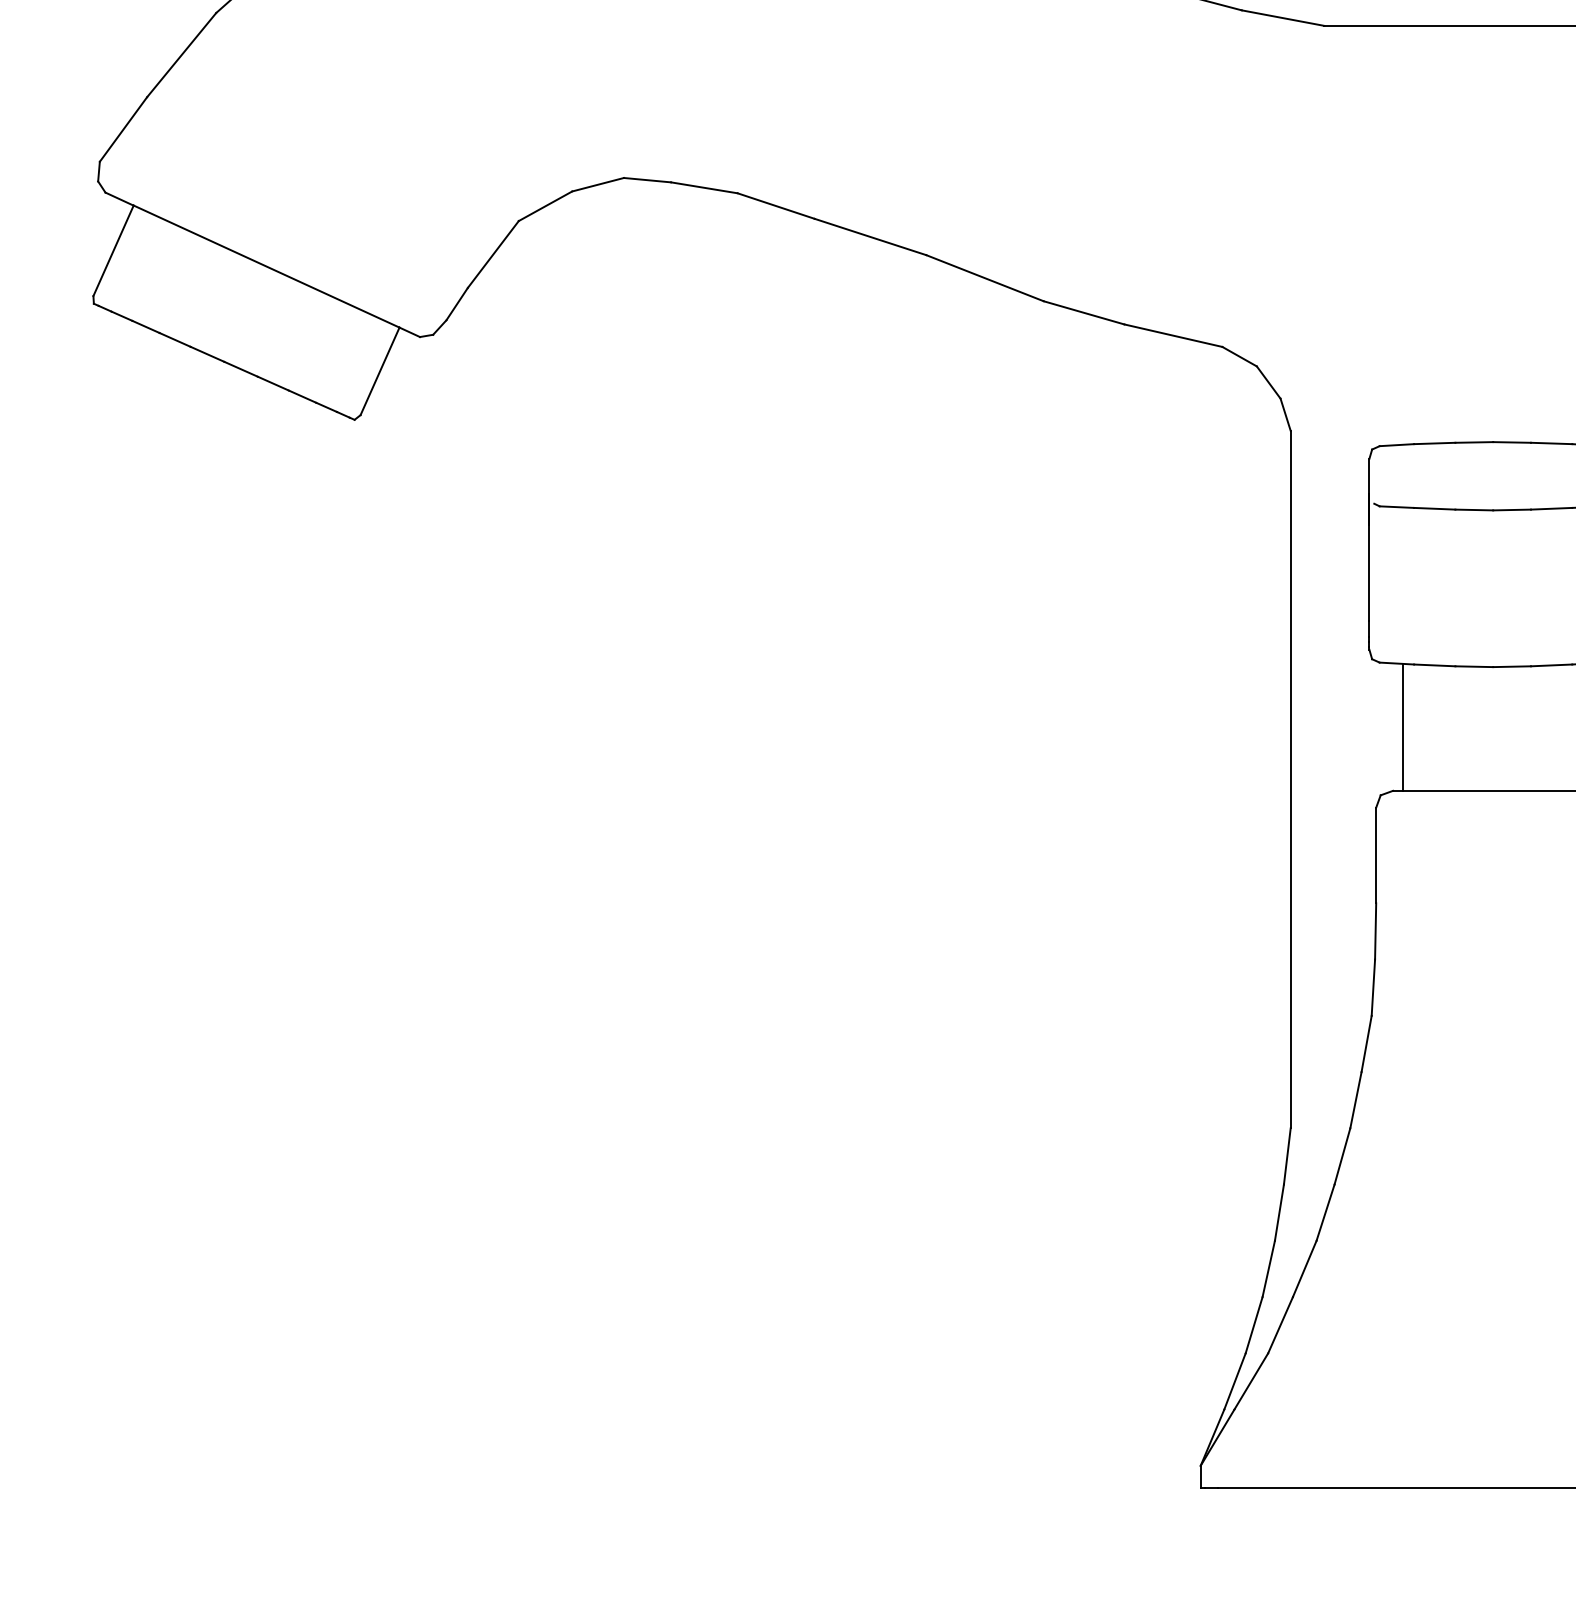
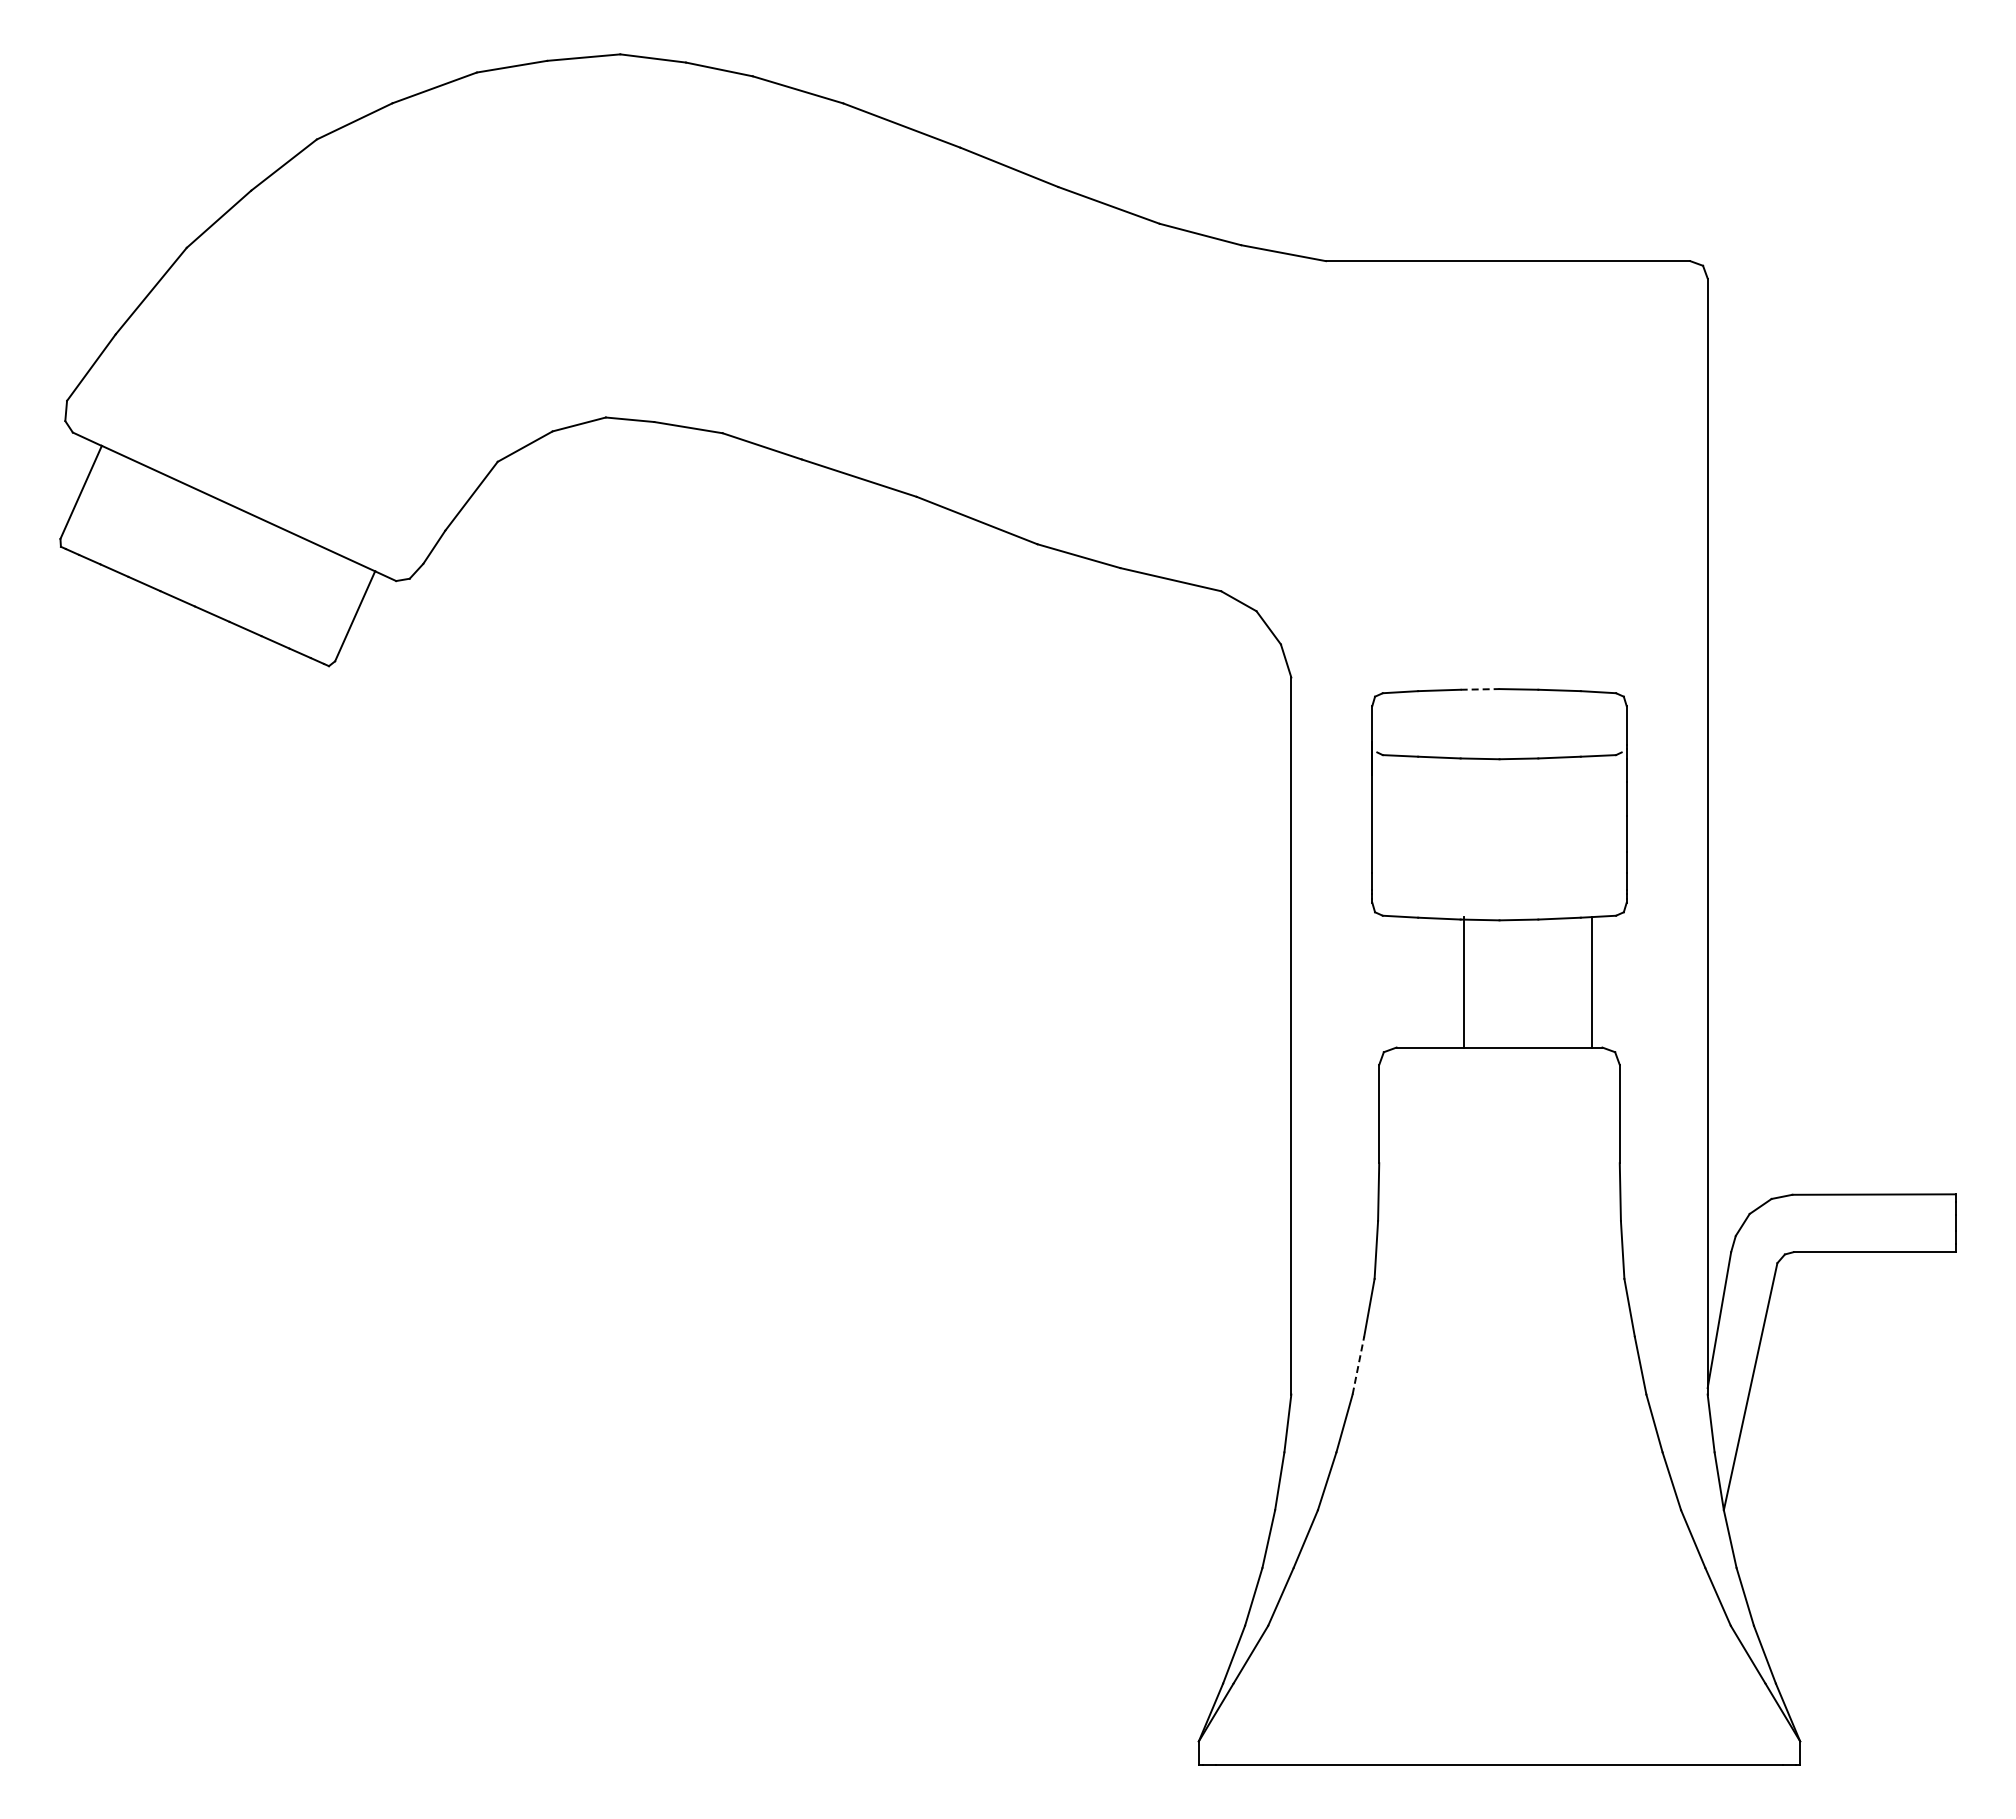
line: (1474, 442) -> (1480, 689), solid -> dashed
line: (1402, 727) -> (1463, 982), moved
line: (1356, 1100) -> (1358, 1365), solid -> dashed

